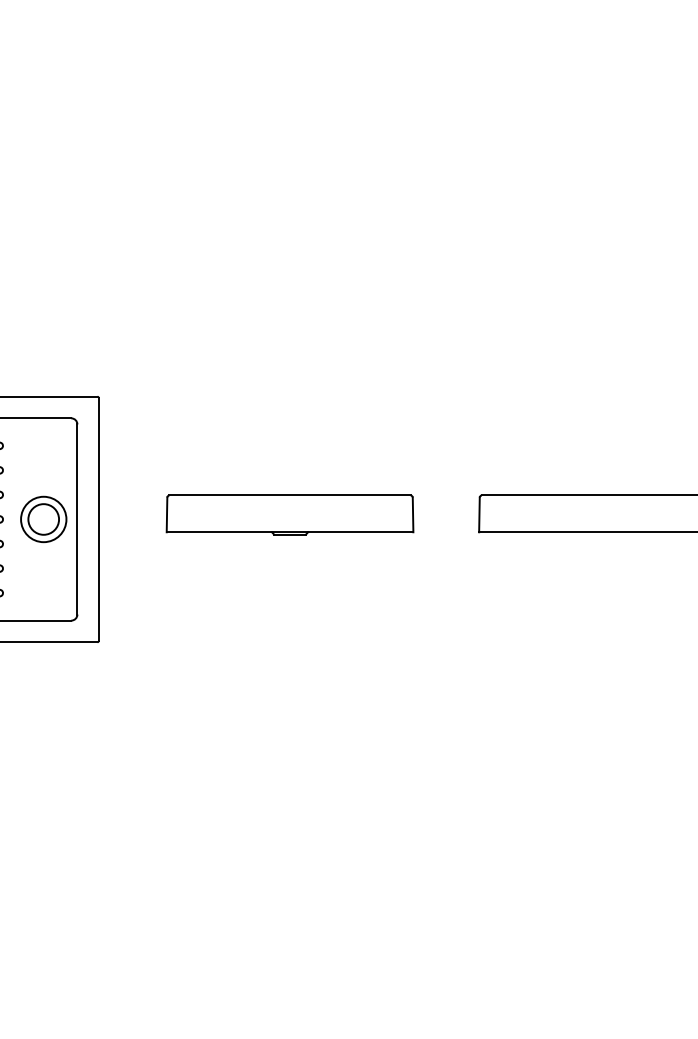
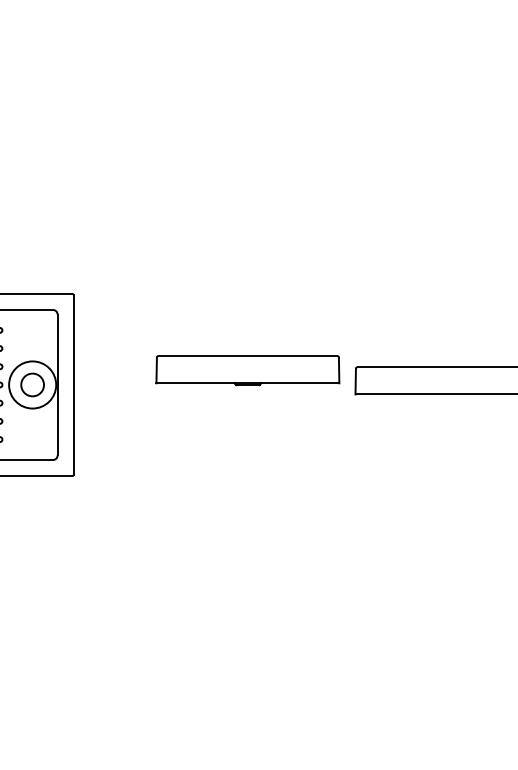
part: (289, 514) -> (247, 370), moved
circle: (43, 519) -> (32, 385), size x1.4

